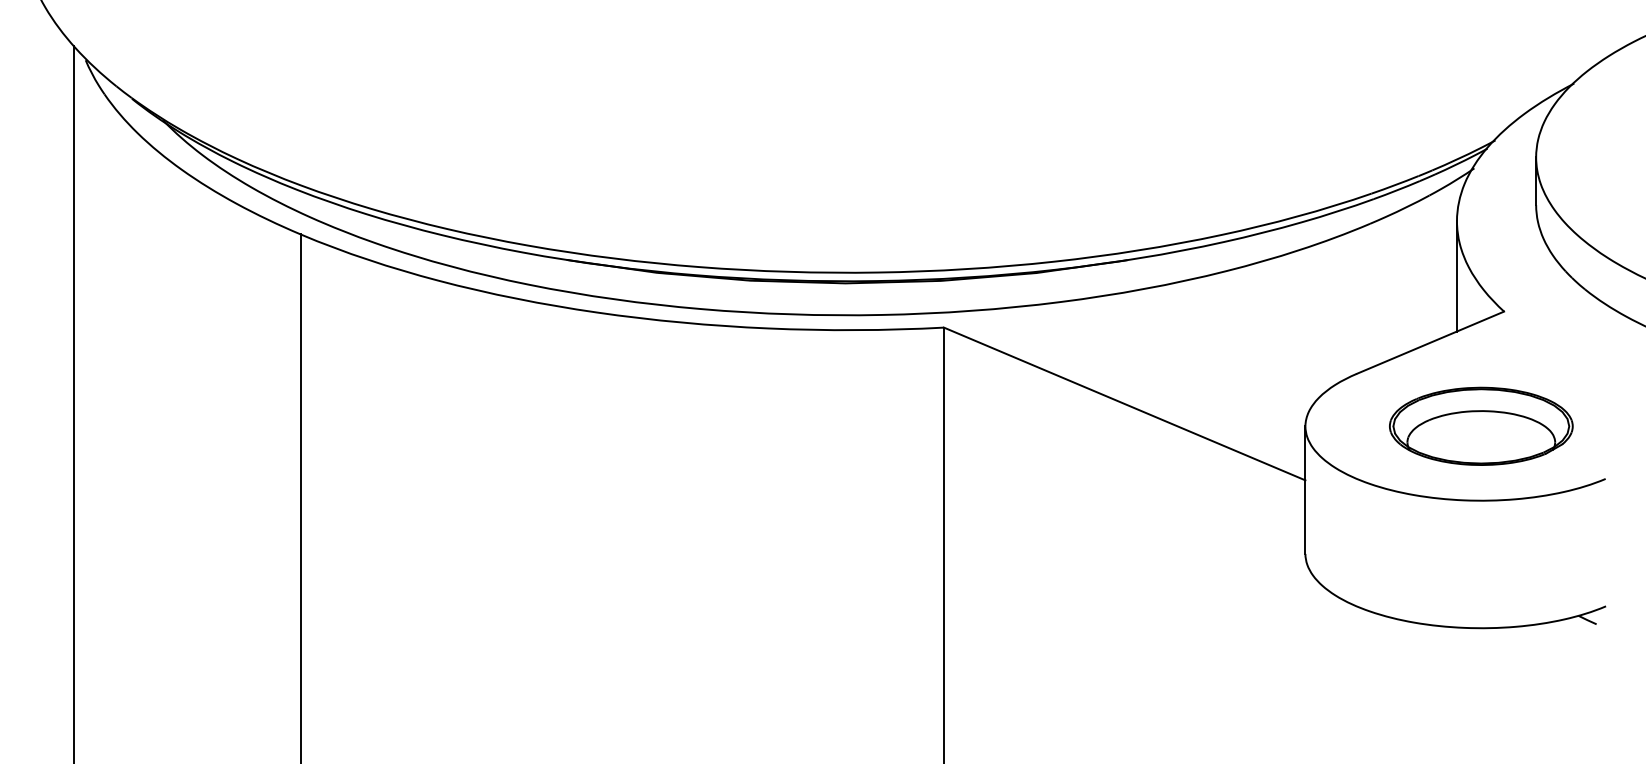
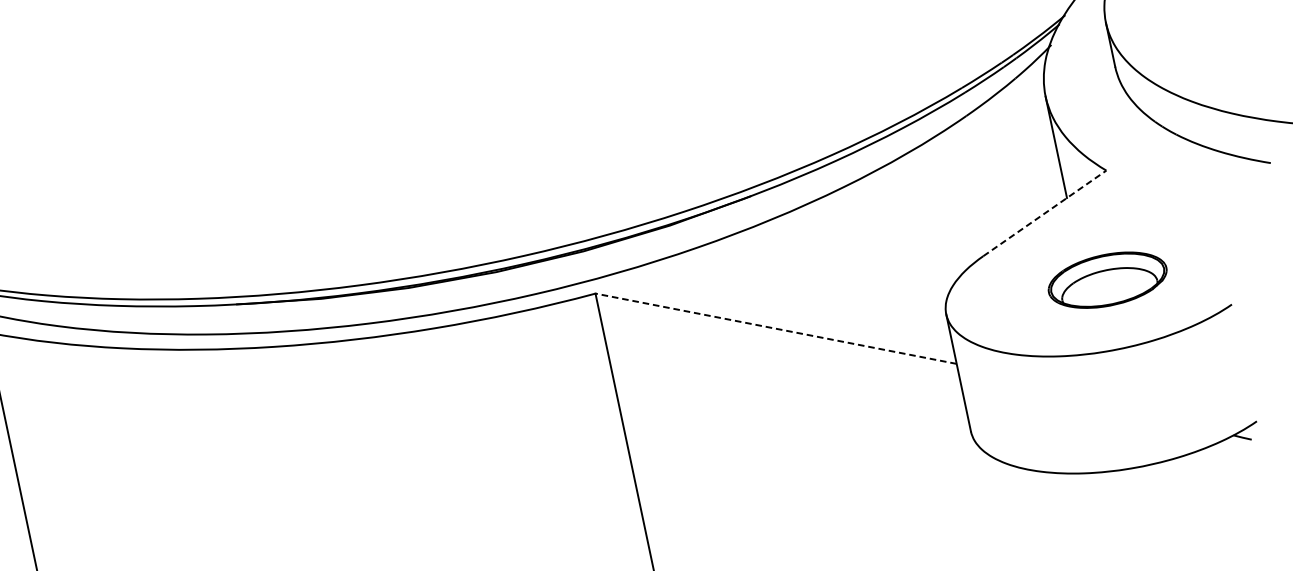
line: (1430, 342) -> (1044, 213), solid -> dashed
line: (1124, 403) -> (775, 328), solid -> dashed
part: (1481, 425) -> (1107, 279), size x0.7

